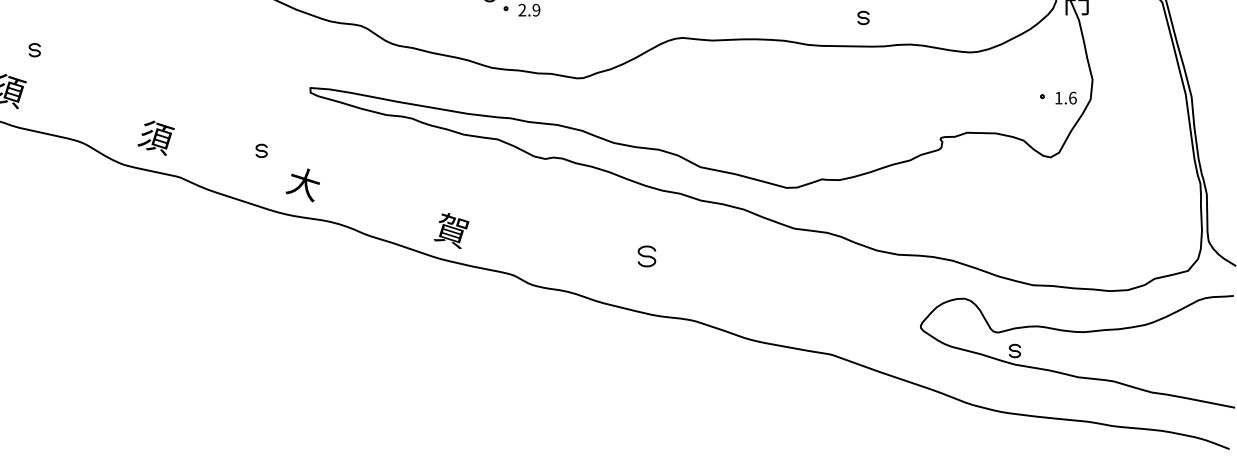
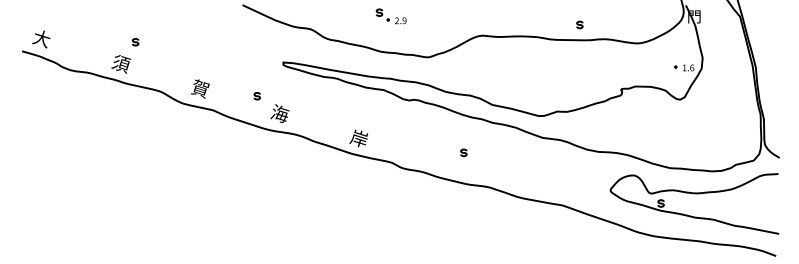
text: (155, 136) -> (200, 88), 須 -> 賀
text: (303, 183) -> (279, 113), 大 -> 海
text: (450, 229) -> (358, 138), 賀 -> 岸
part: (646, 255) -> (463, 152), size x0.62

